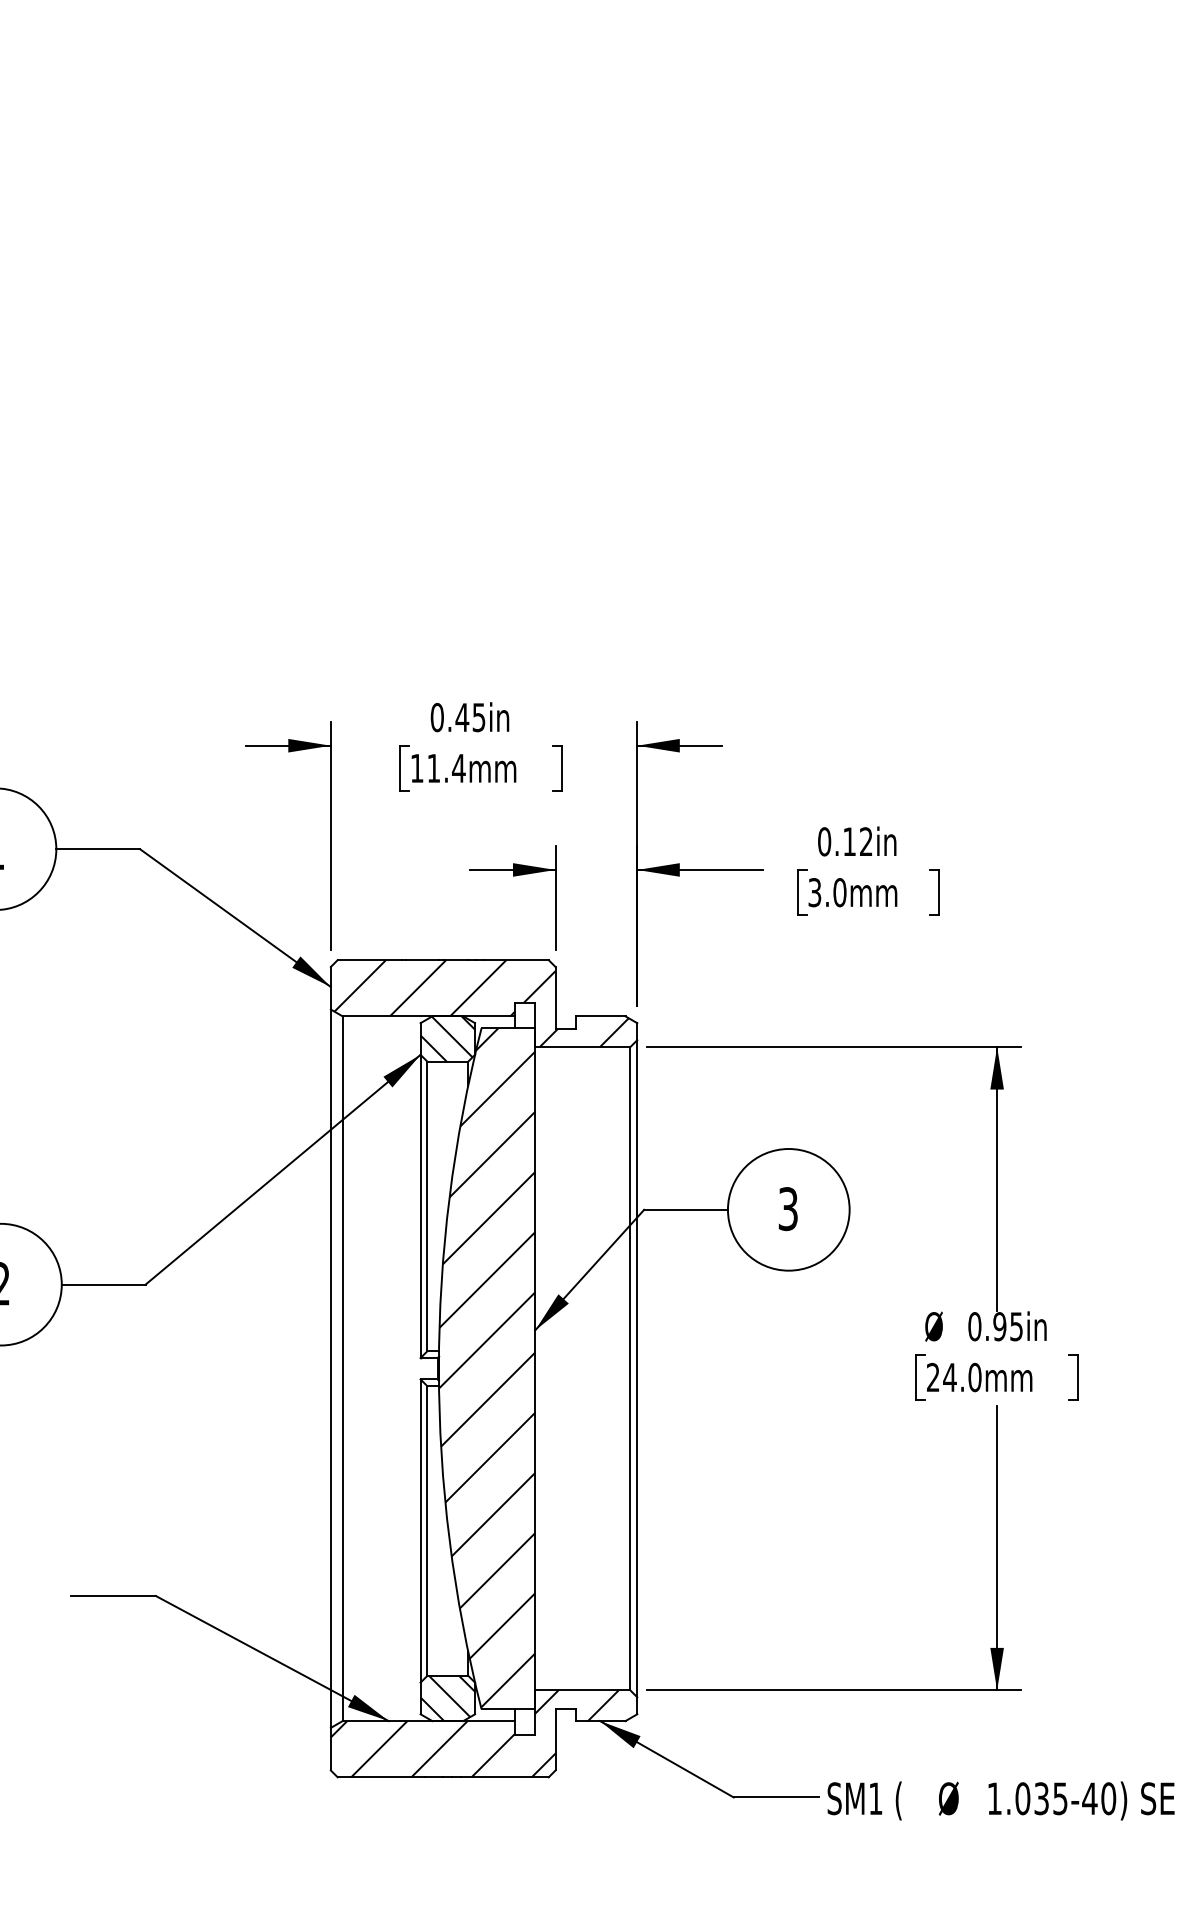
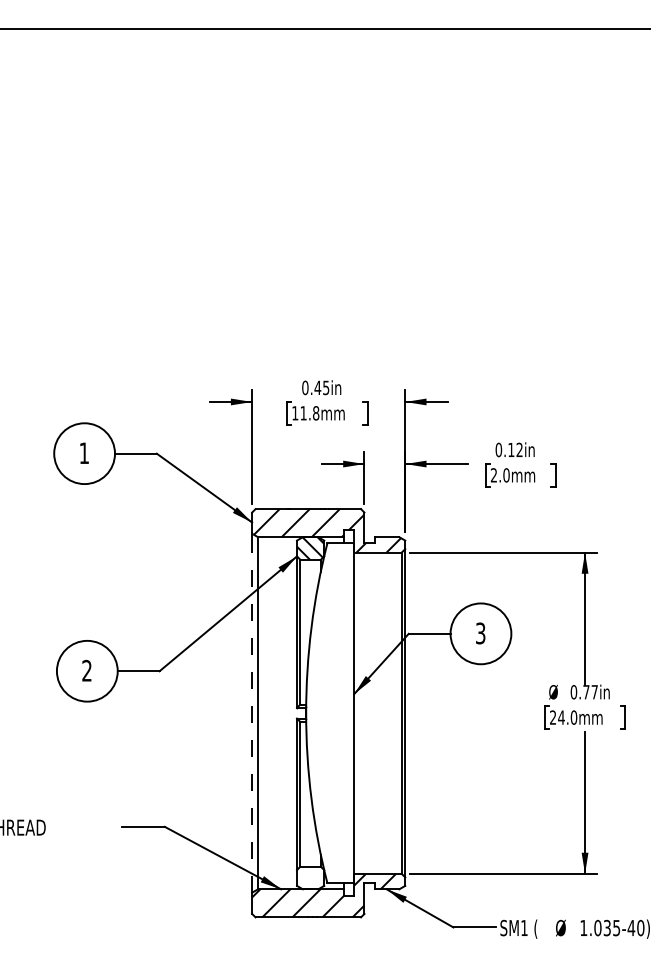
text: (457, 768) -> (315, 413), 11.4mm -> 11.8mm
text: (813, 892) -> (493, 475), 3.0mm -> 2.0mm
text: (1008, 1327) -> (590, 692), 0.95in -> 0.77in
line: (331, 1367) -> (252, 712), solid -> dashed
hatch: (487, 1367) -> (330, 712), removed
hatch: (447, 1697) -> (310, 877), removed

